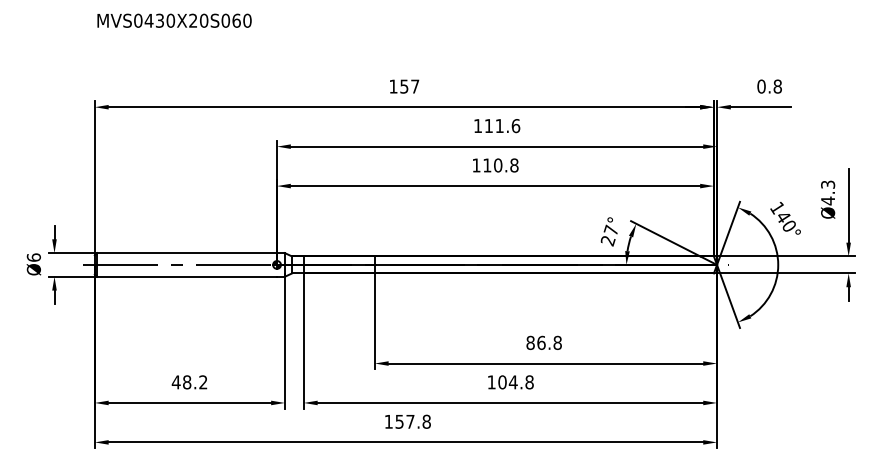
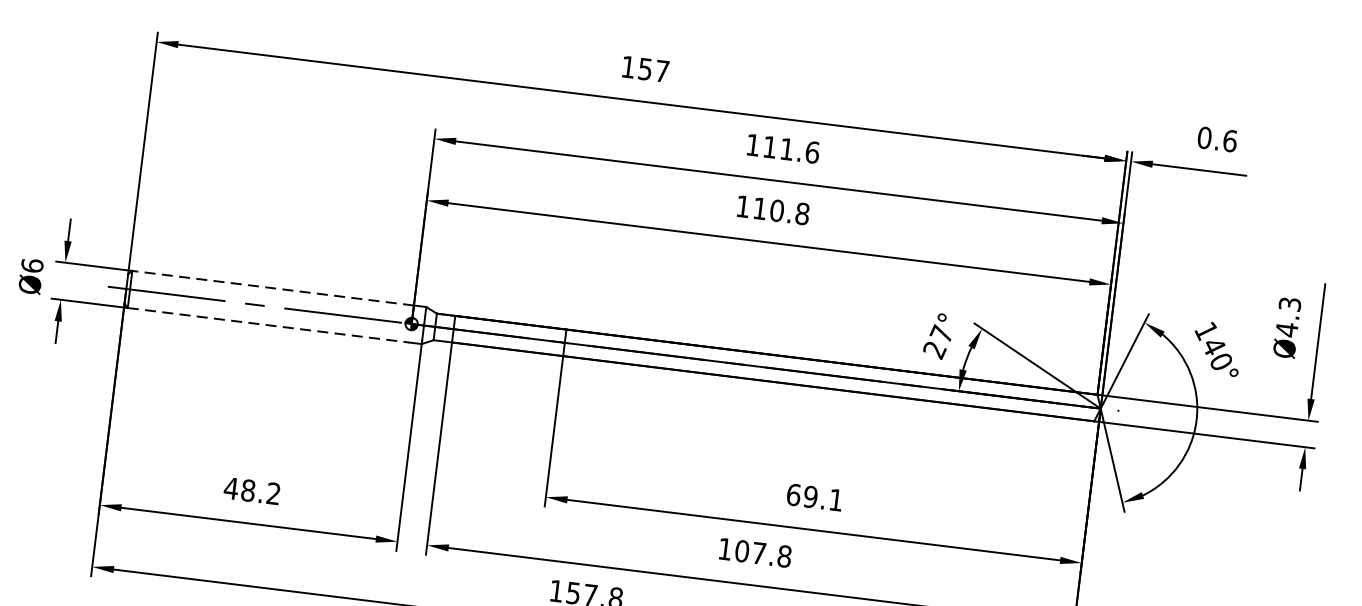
text: (777, 86) -> (1229, 140), 0.8 -> 0.6
line: (187, 253) -> (273, 288), solid -> dashed
line: (187, 276) -> (269, 324), solid -> dashed
text: (543, 342) -> (814, 496), 86.8 -> 69.1
text: (512, 382) -> (757, 553), 104.8 -> 107.8

